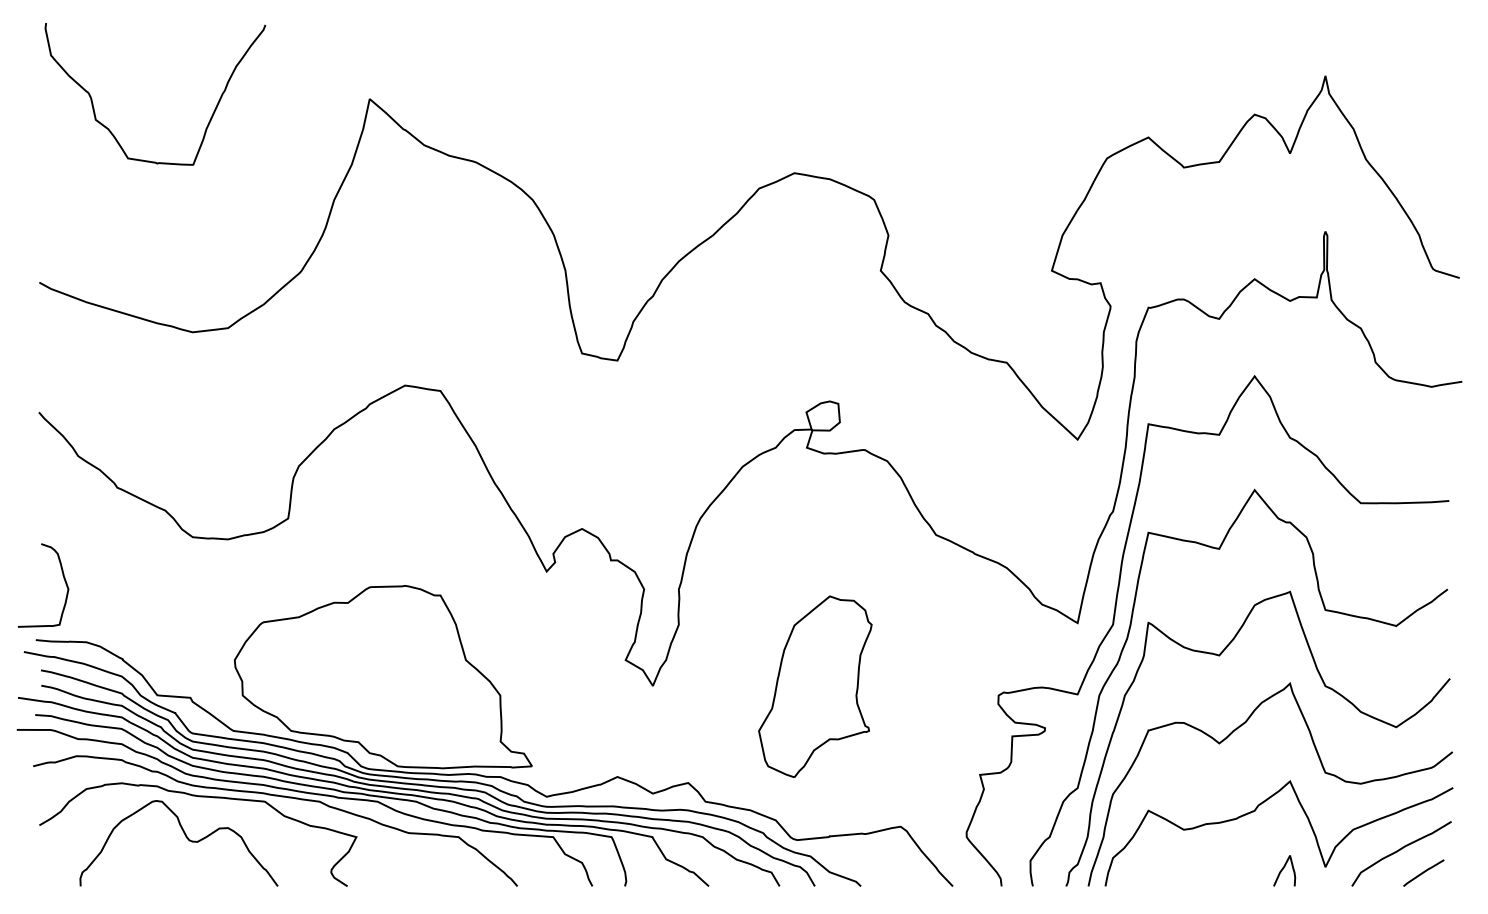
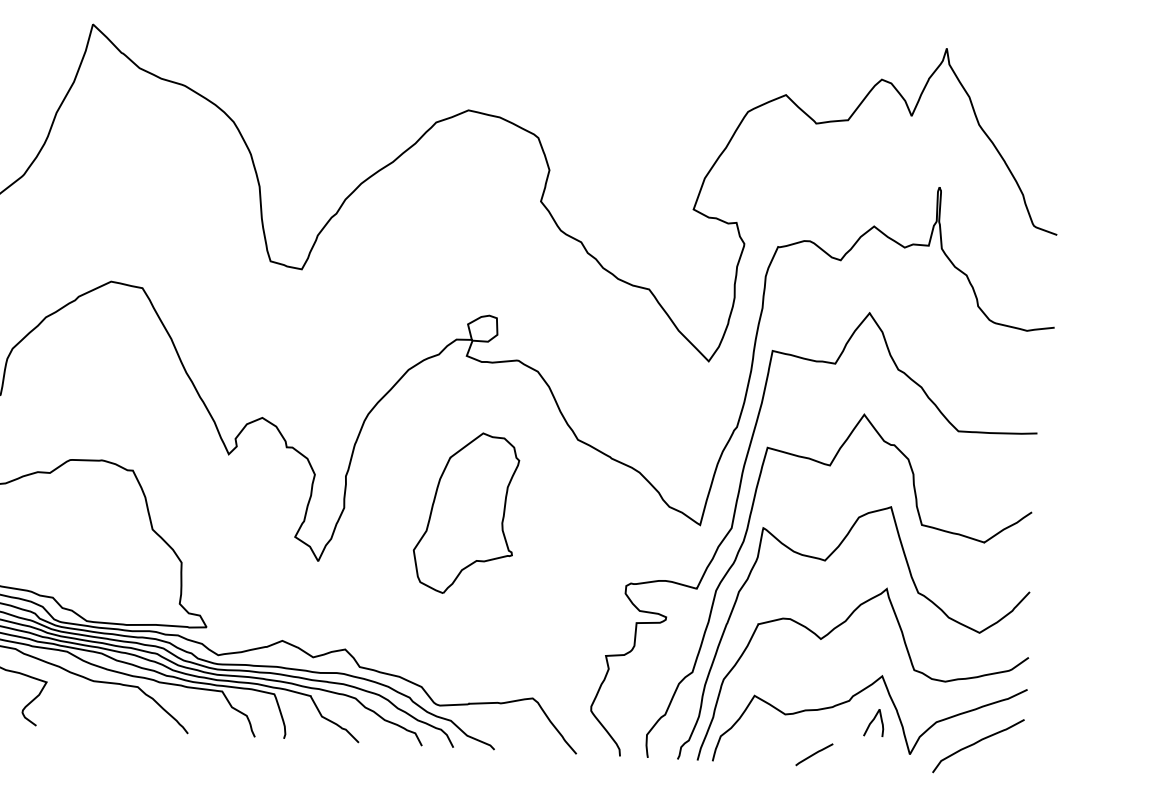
part: (815, 686) -> (466, 513), moved
curve: (1283, 869) -> (873, 721), moved
curve: (1423, 872) -> (814, 754), moved

